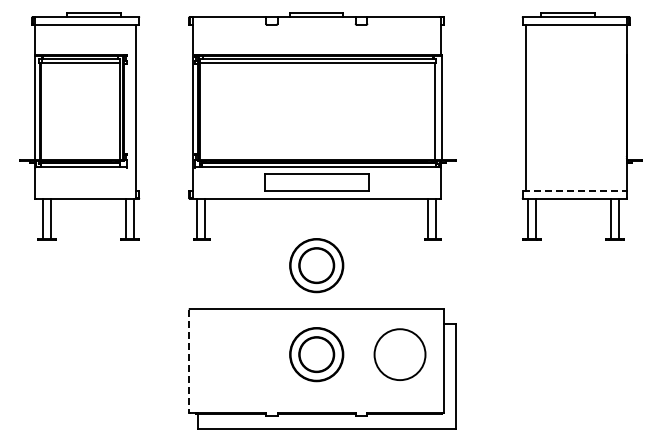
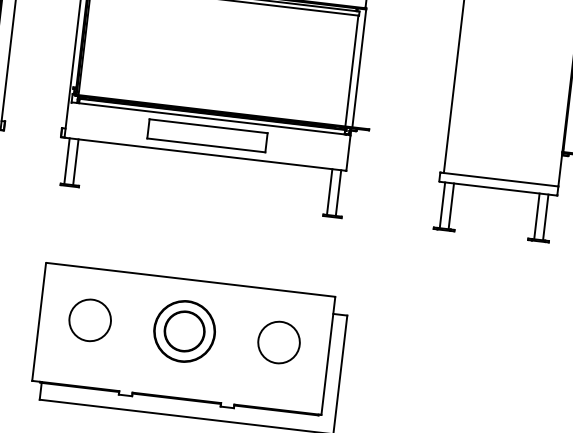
line: (574, 190) -> (499, 179), dashed -> solid
part: (316, 265) -> (196, 230), removed
circle: (233, 354) -> (90, 320), added
circle: (399, 354) -> (278, 342), size x0.71
line: (189, 361) -> (39, 322), dashed -> solid

